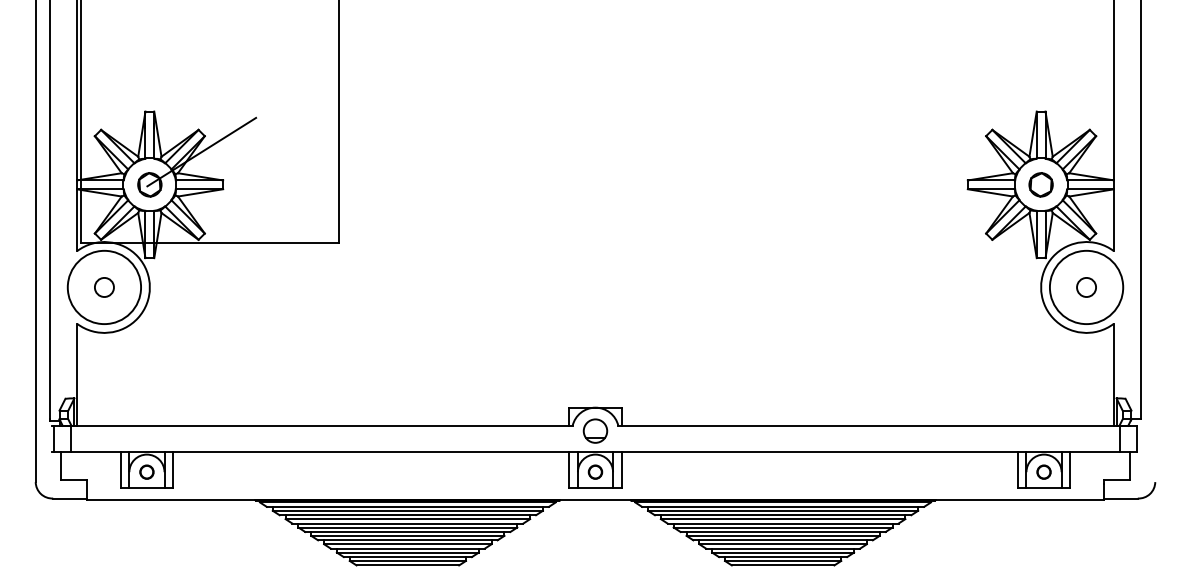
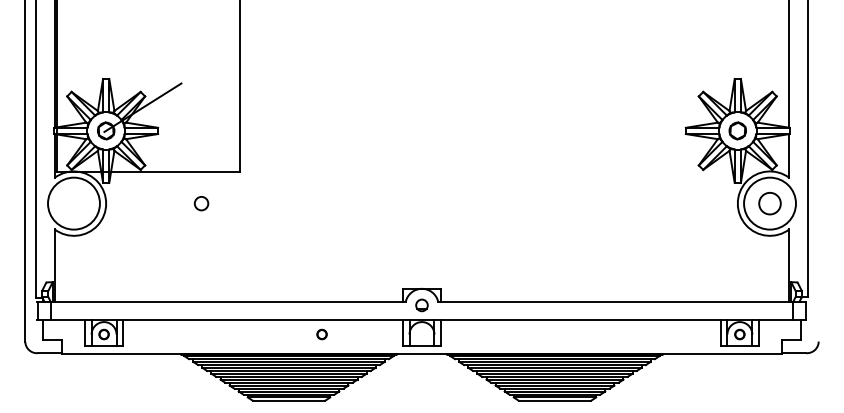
circle: (104, 287) -> (201, 203), moved
circle: (1086, 287) -> (769, 203), size x1.6
part: (595, 430) -> (422, 305), size x0.7
part: (595, 471) -> (322, 334), moved

